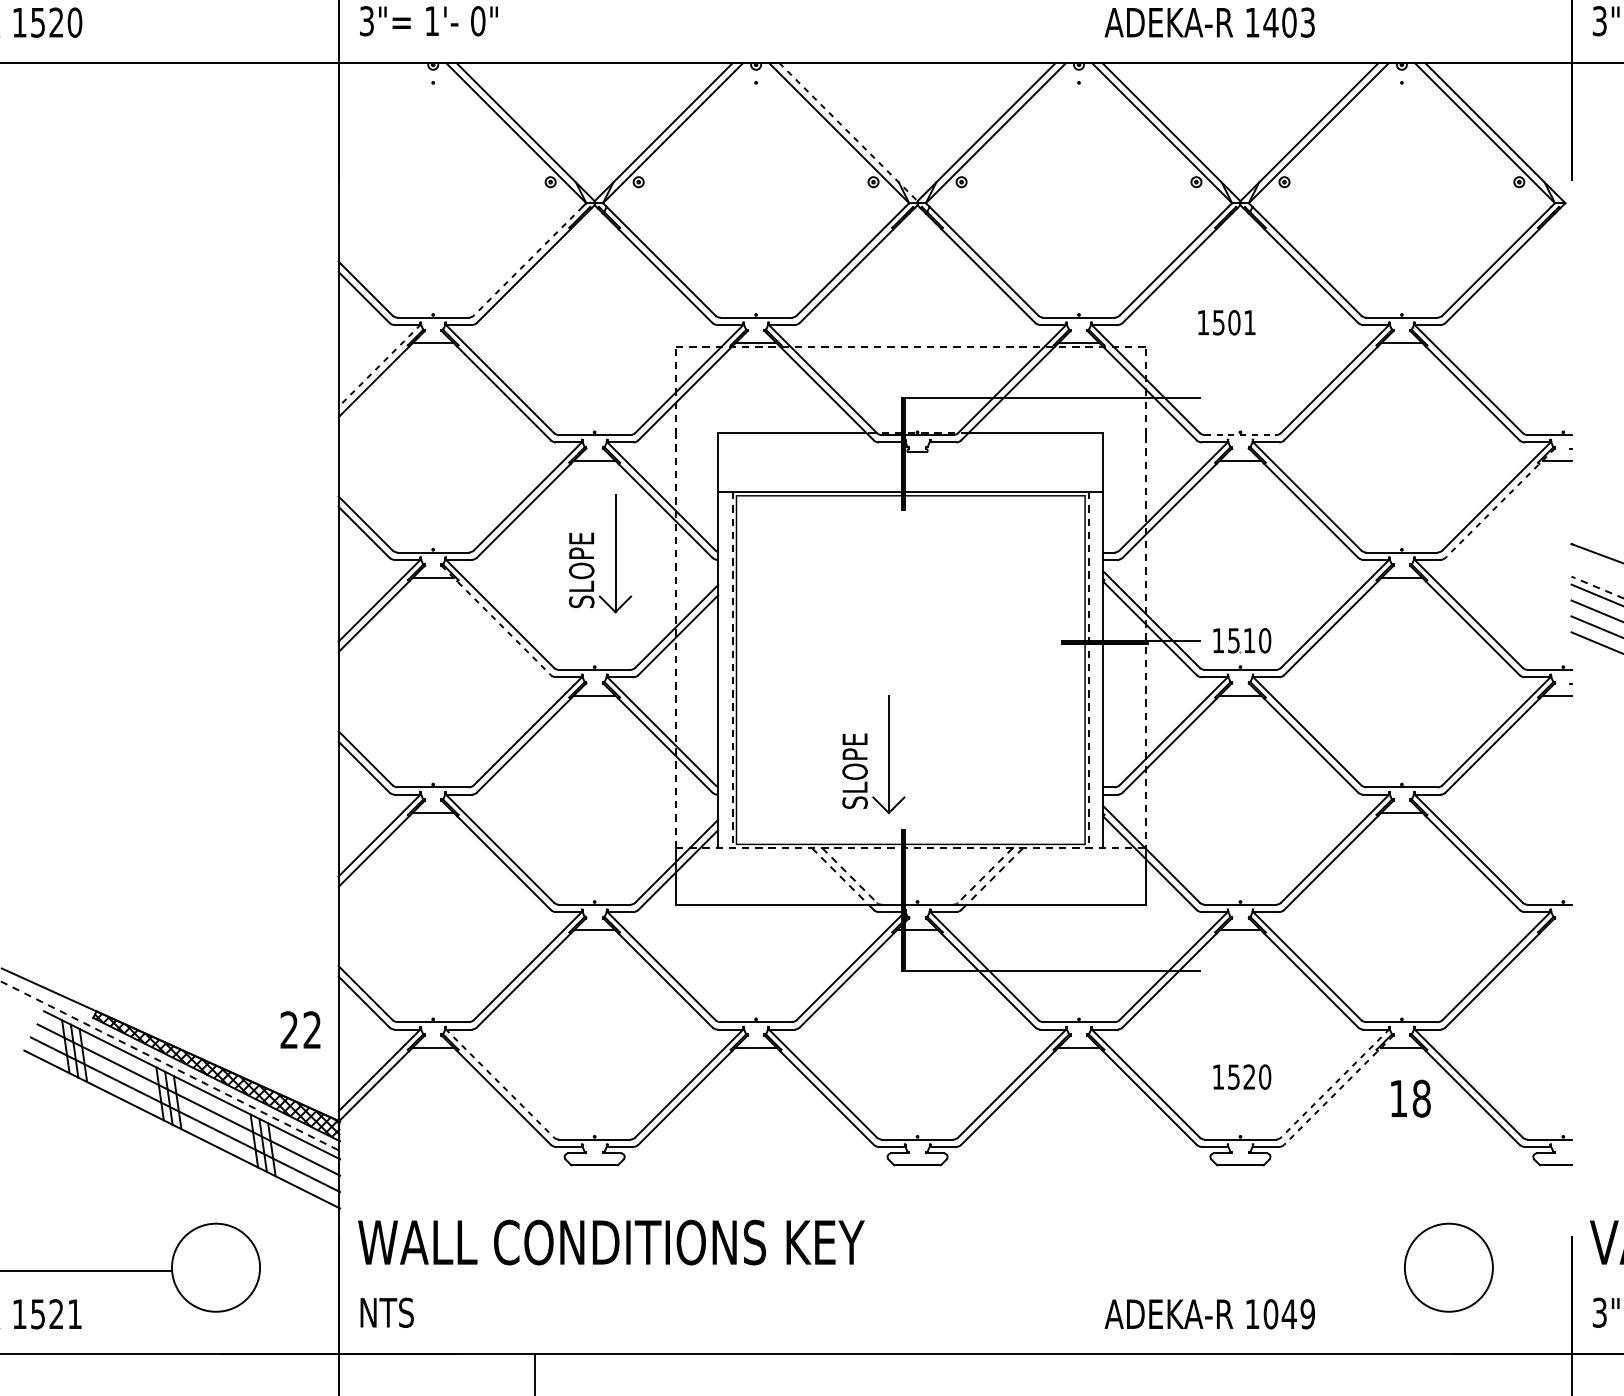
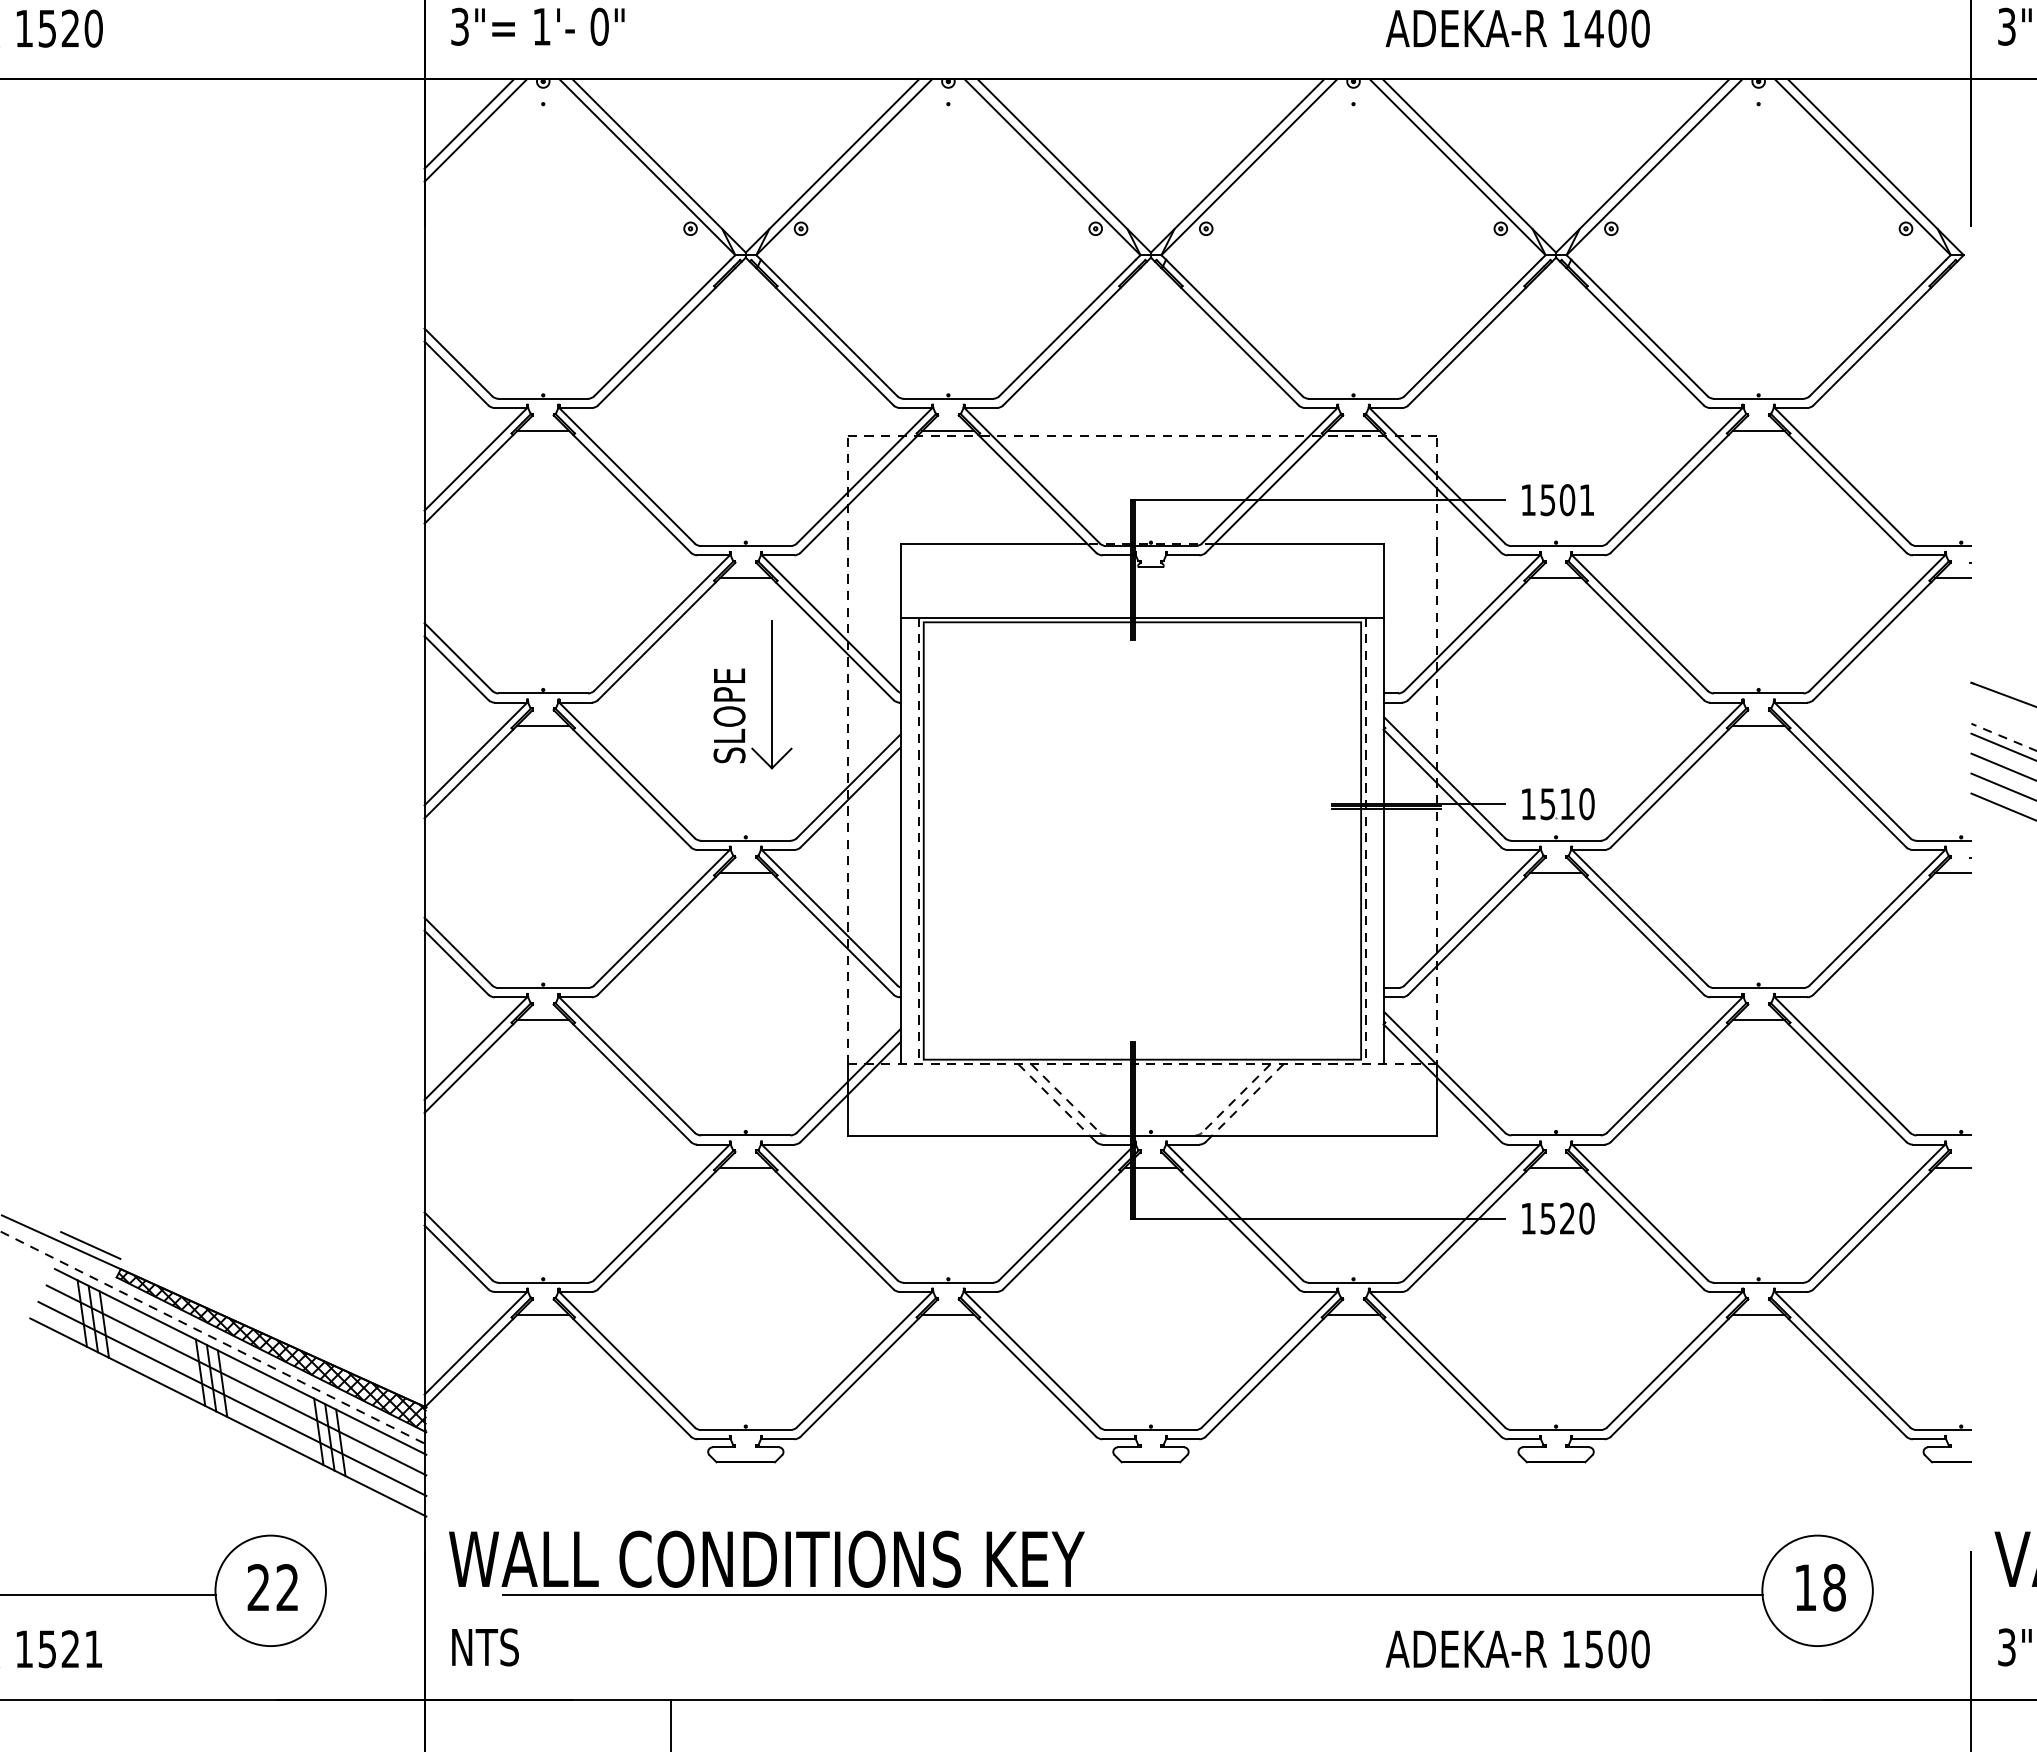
text: (1307, 22) -> (1640, 28), 1403 -> 1400
line: (374, 98) -> (469, 123), added
line: (379, 103) -> (475, 130), added
line: (848, 131) -> (1064, 165), dashed -> solid
line: (528, 261) -> (662, 328), dashed -> solid
text: (1226, 323) -> (1557, 500), moved
line: (380, 366) -> (476, 459), dashed -> solid
line: (1240, 435) -> (1556, 546), dashed -> solid
line: (1499, 503) -> (1881, 631), dashed -> solid
line: (496, 621) -> (622, 779), dashed -> solid
part: (866, 757) -> (1087, 950), removed
line: (1557, 930) -> (1953, 1167), added
line: (72, 992) -> (90, 1245), added
text: (300, 1029) -> (272, 1587), moved
text: (1242, 1076) -> (1558, 1218), moved
line: (499, 1083) -> (626, 1359), dashed -> solid
line: (1335, 1083) -> (1675, 1359), dashed -> solid
line: (1338, 1090) -> (1679, 1368), dashed -> solid
text: (1410, 1098) -> (1820, 1587), moved
line: (902, 1270) -> (1132, 1594), added
text: (1289, 1314) -> (1617, 1649), 1049 -> 1500

